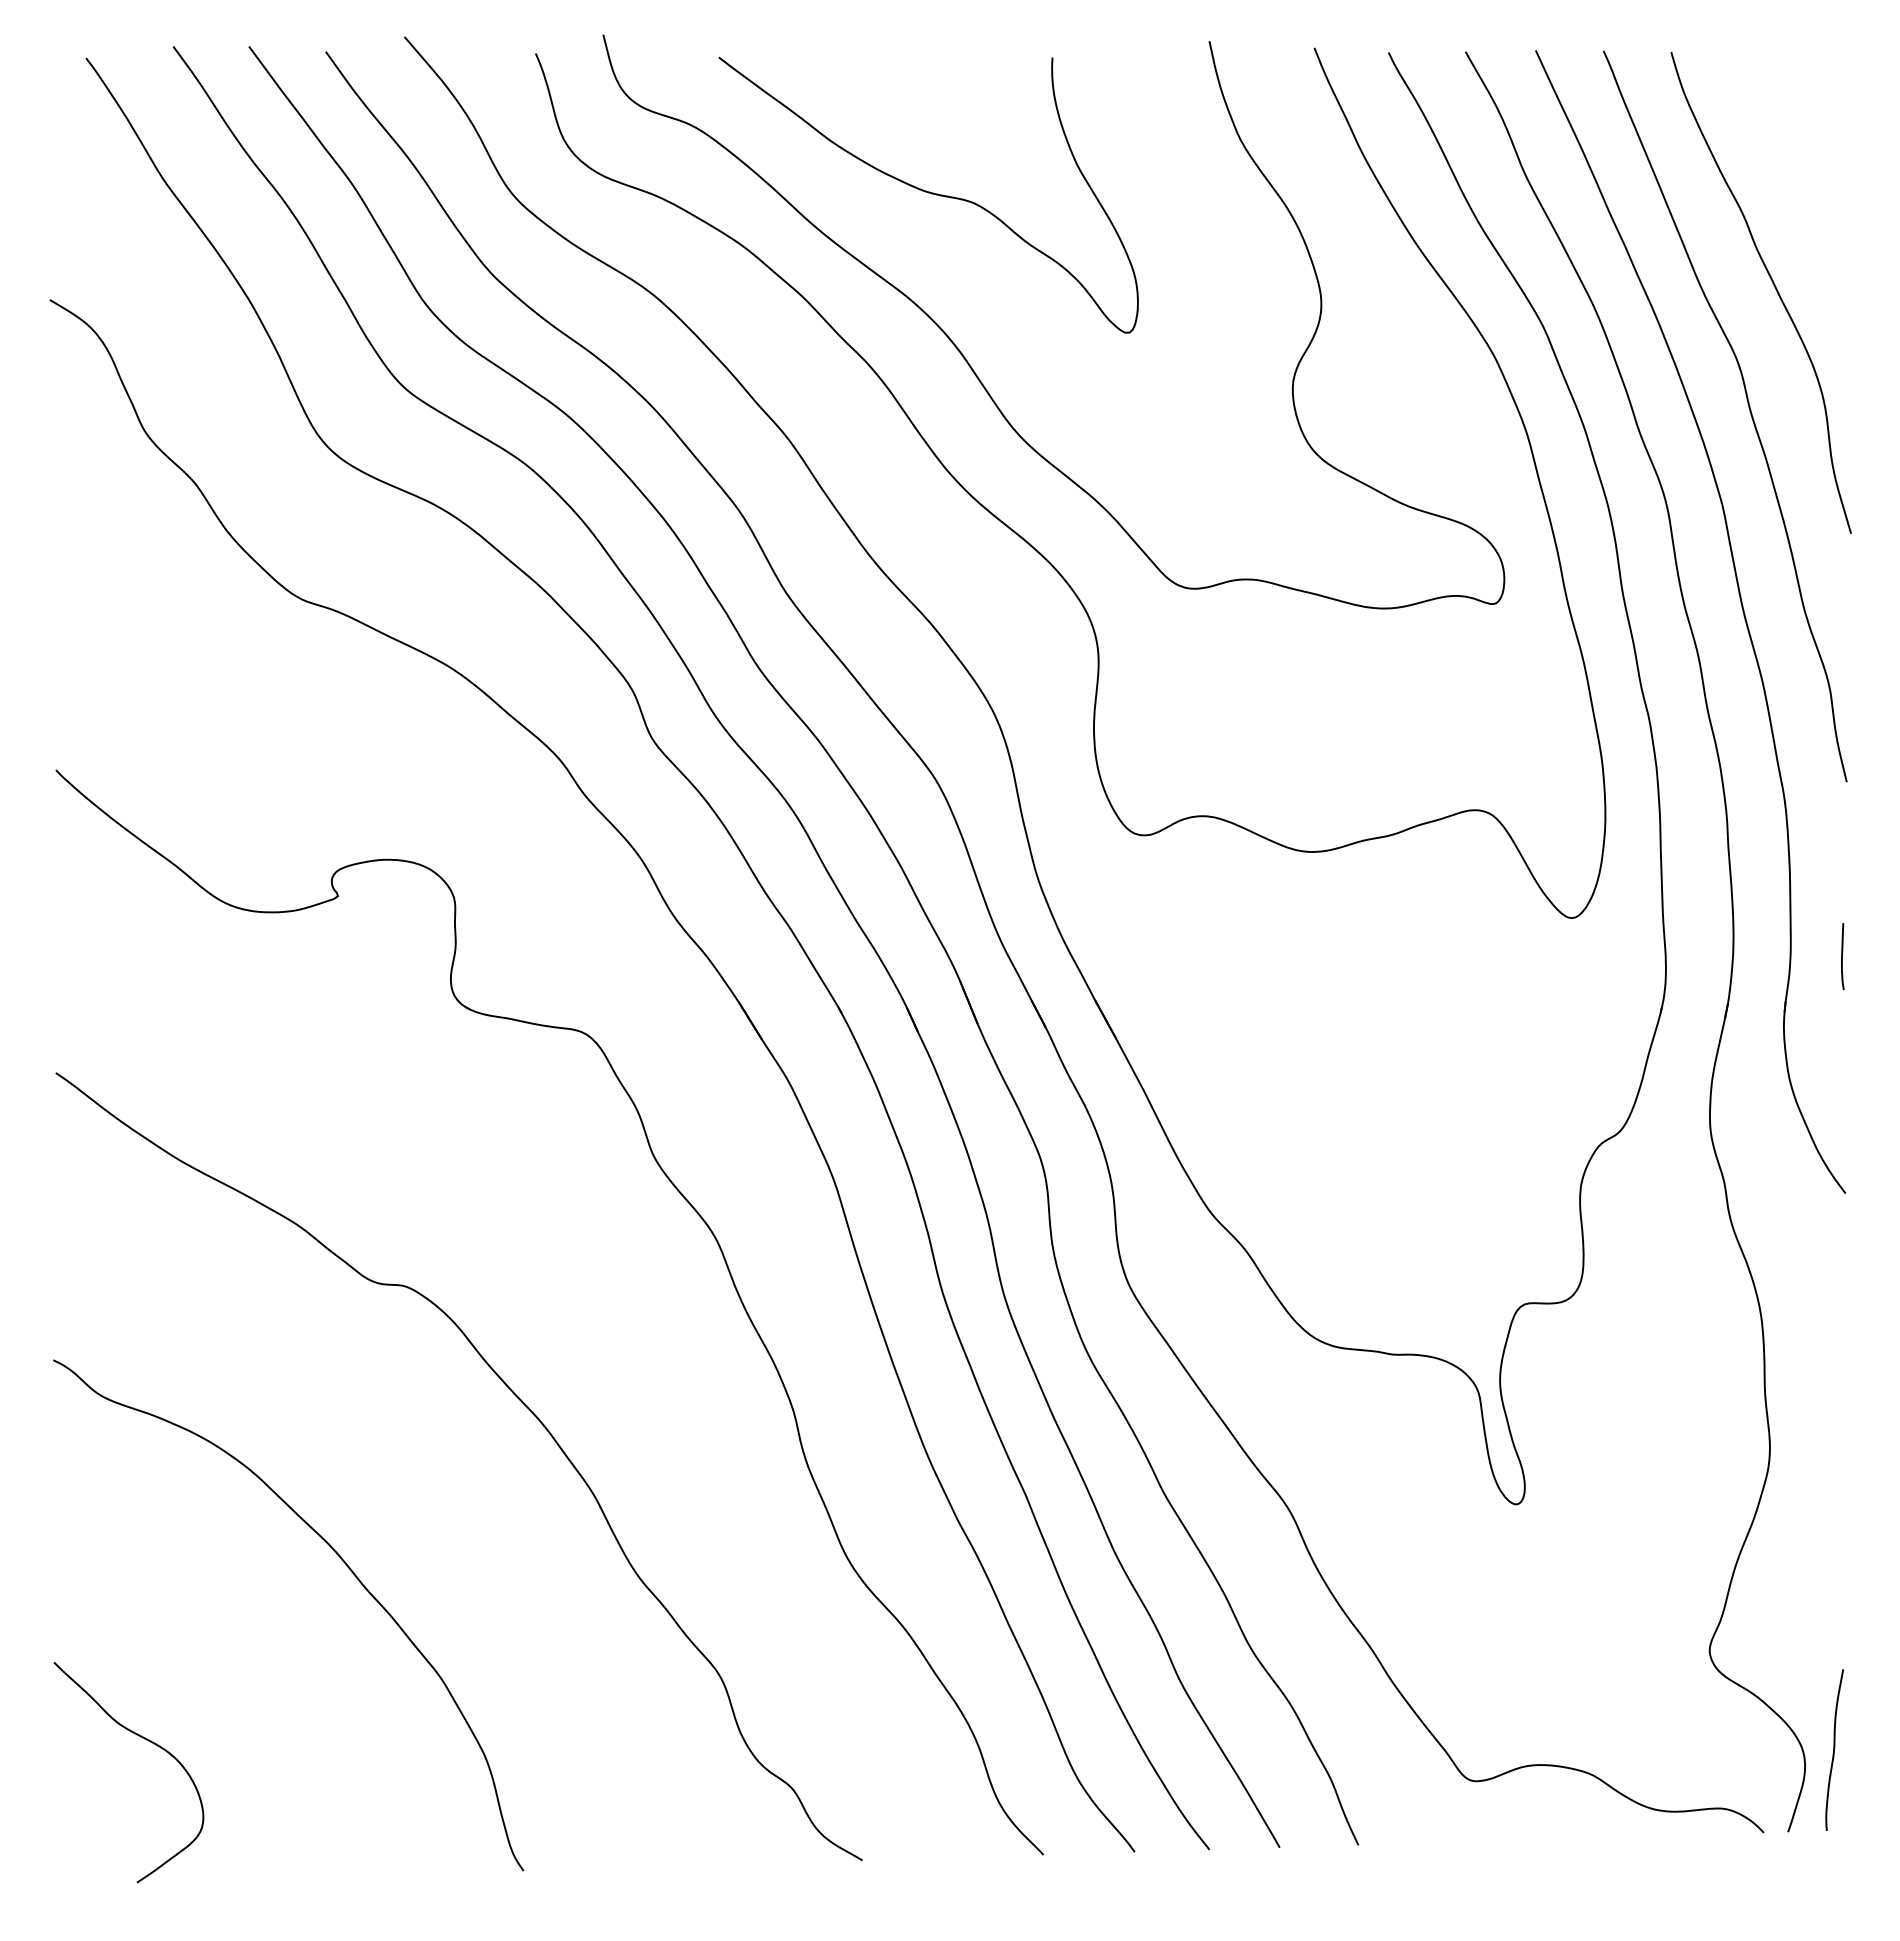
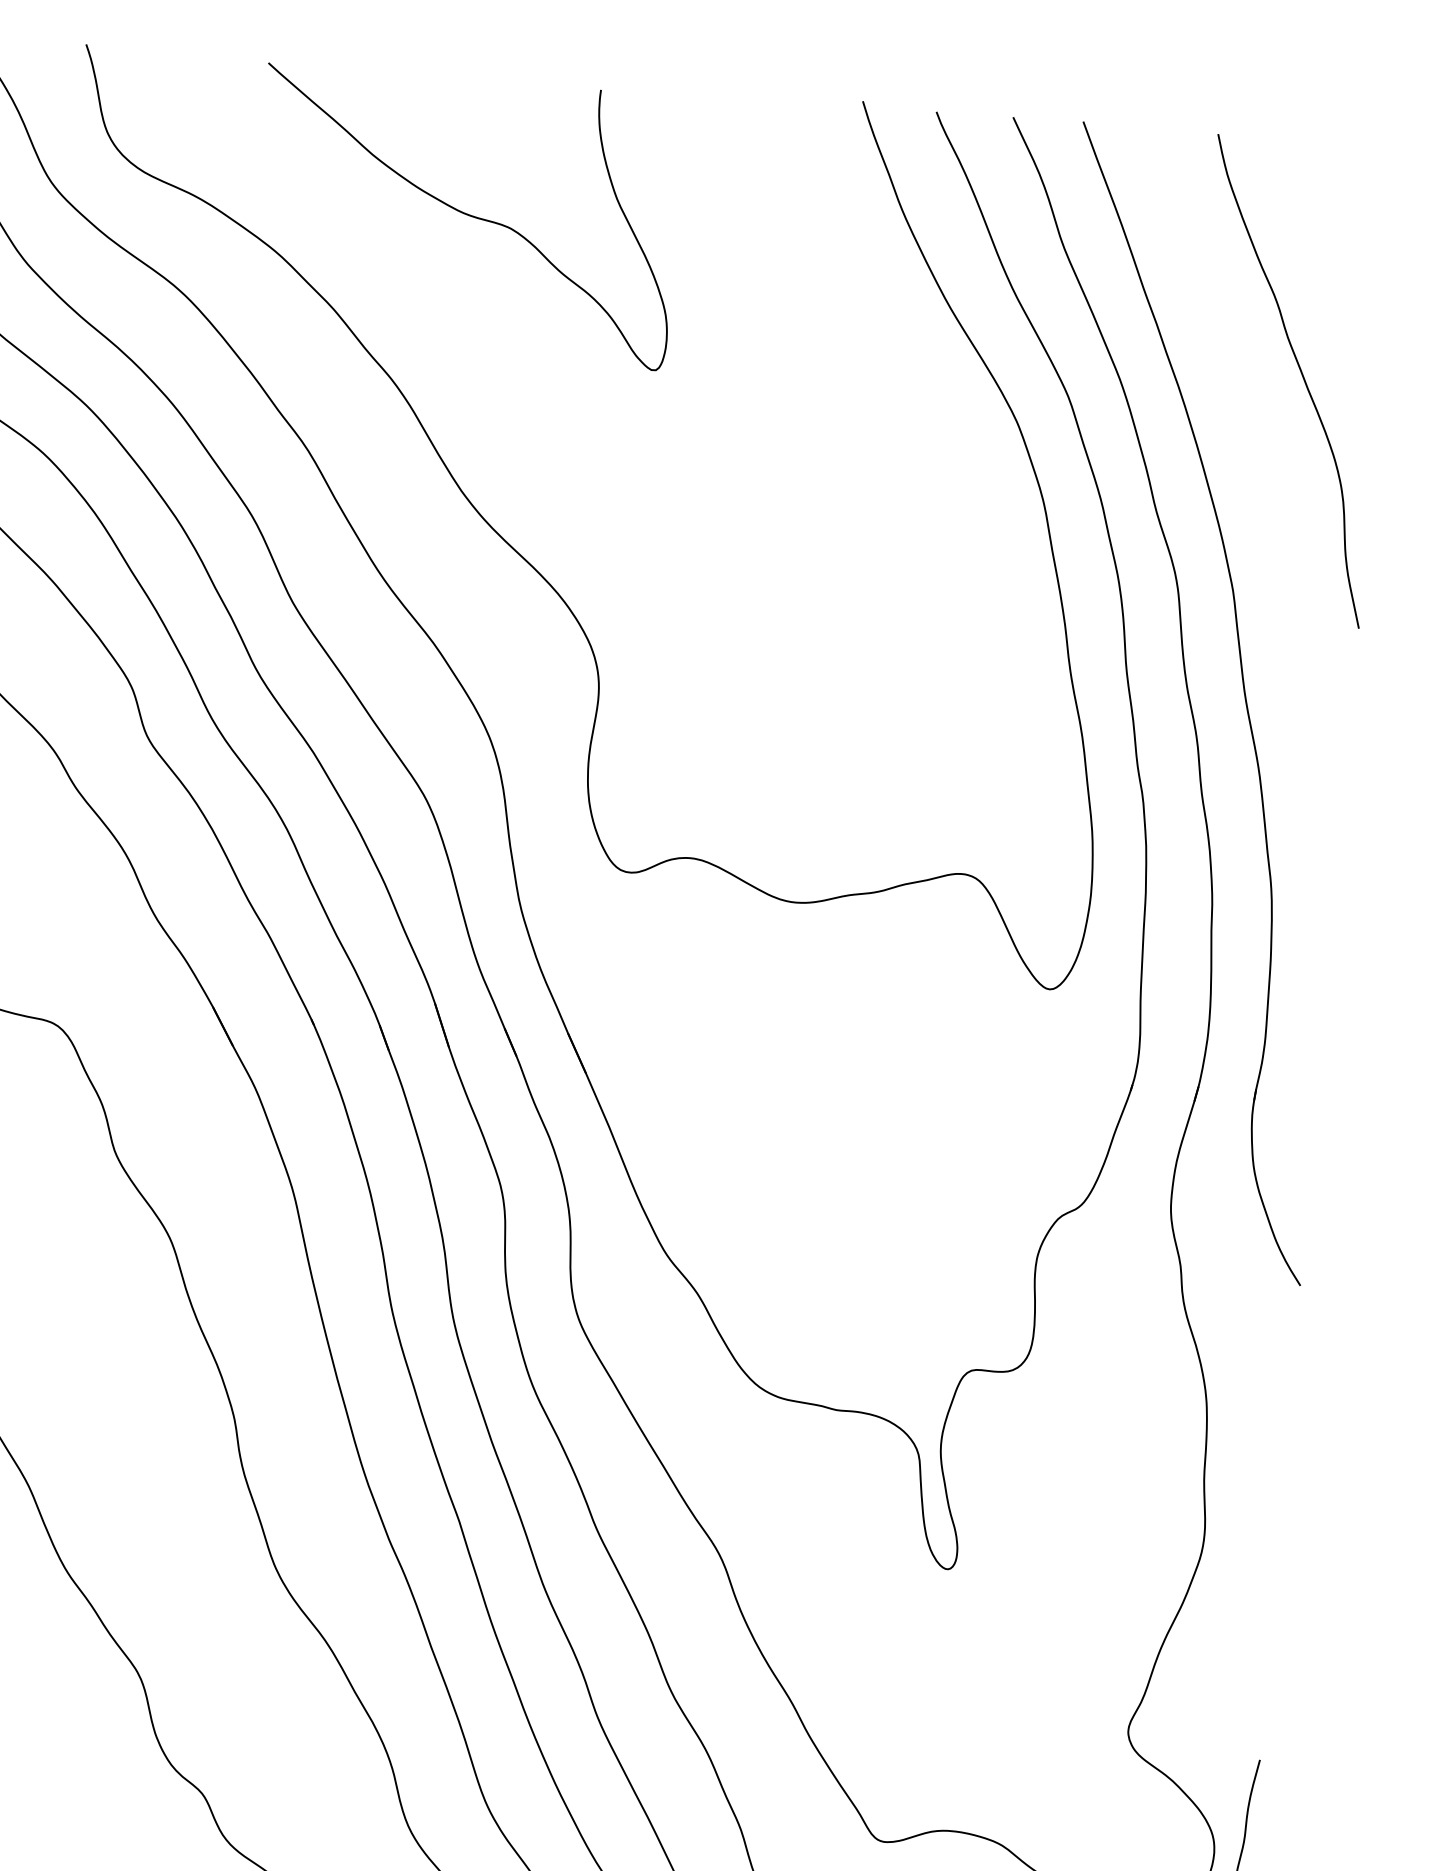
curve: (976, 373) -> (499, 398), removed
curve: (1748, 408) -> (1266, 495), removed
curve: (1842, 956) -> (1316, 1049), removed

